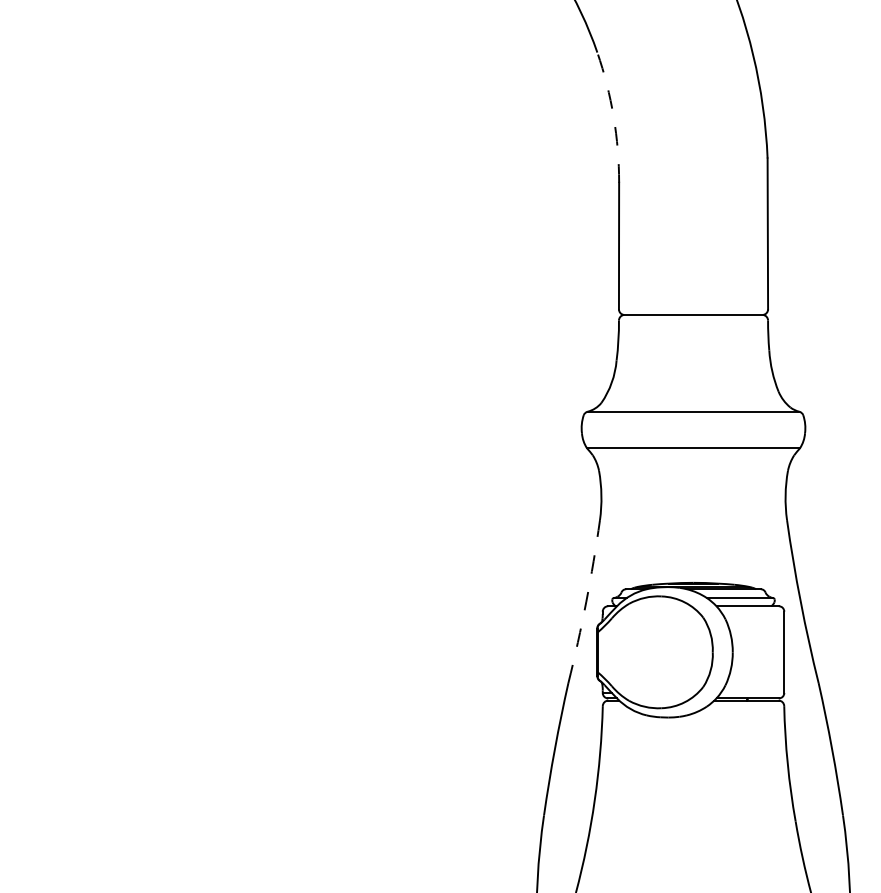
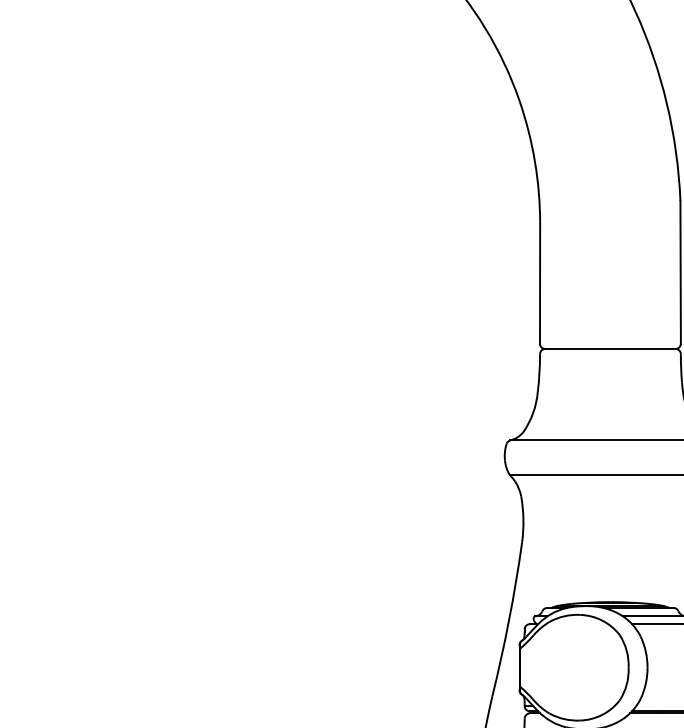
arc: (613, 116) -> (534, 161), dashed -> solid
arc: (586, 601) -> (509, 619), dashed -> solid

